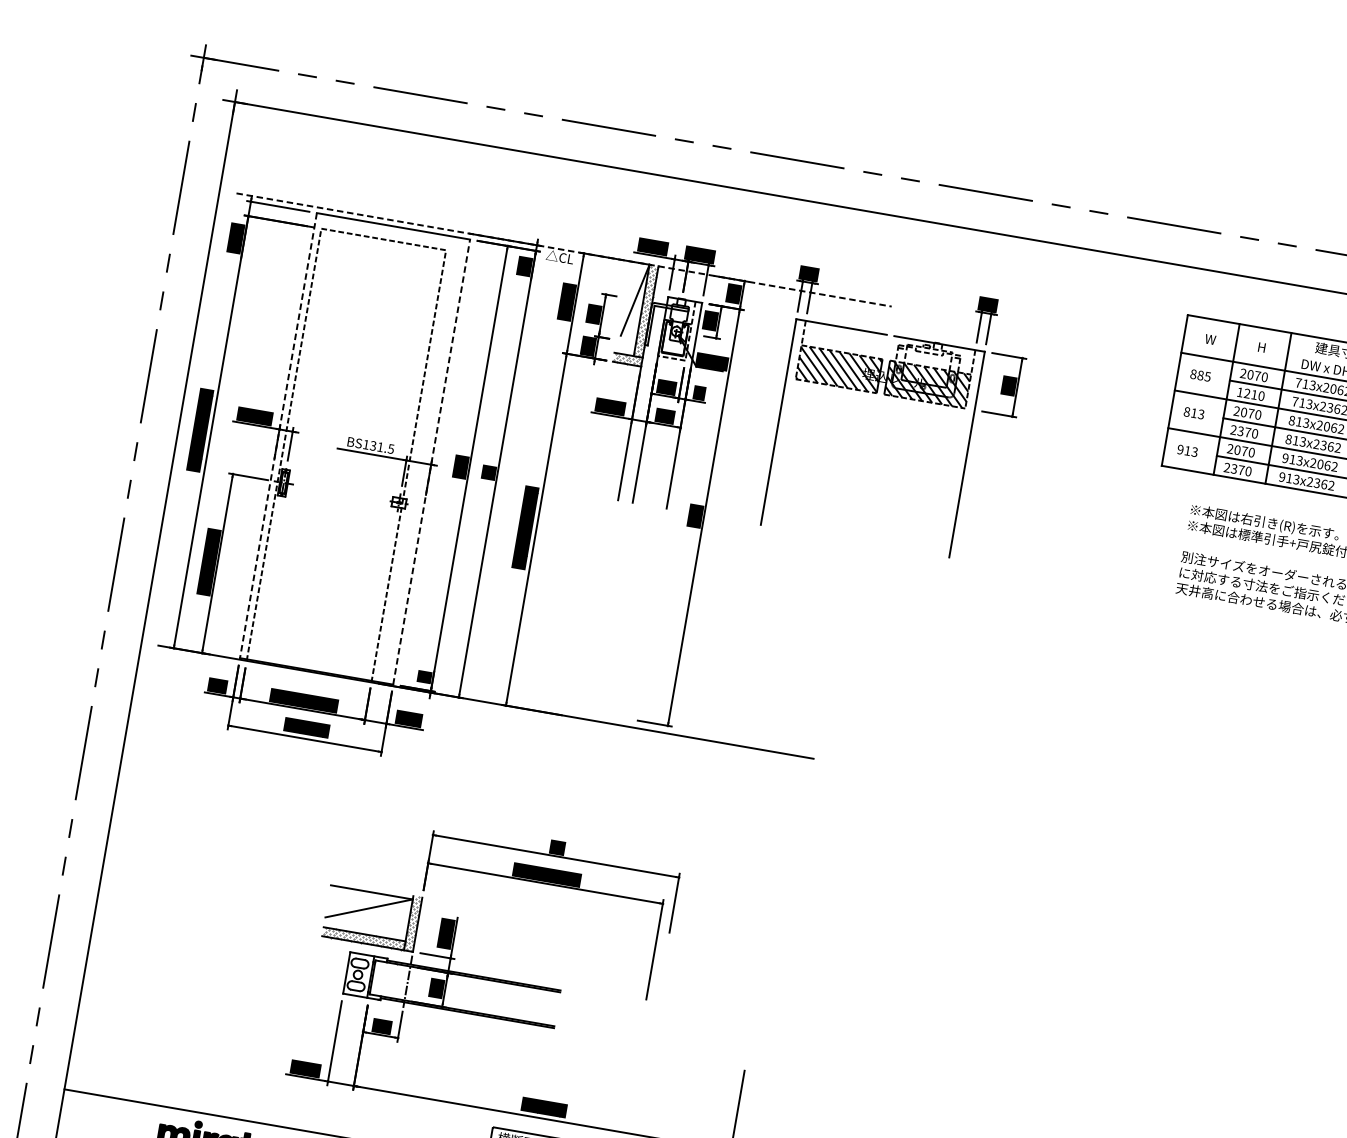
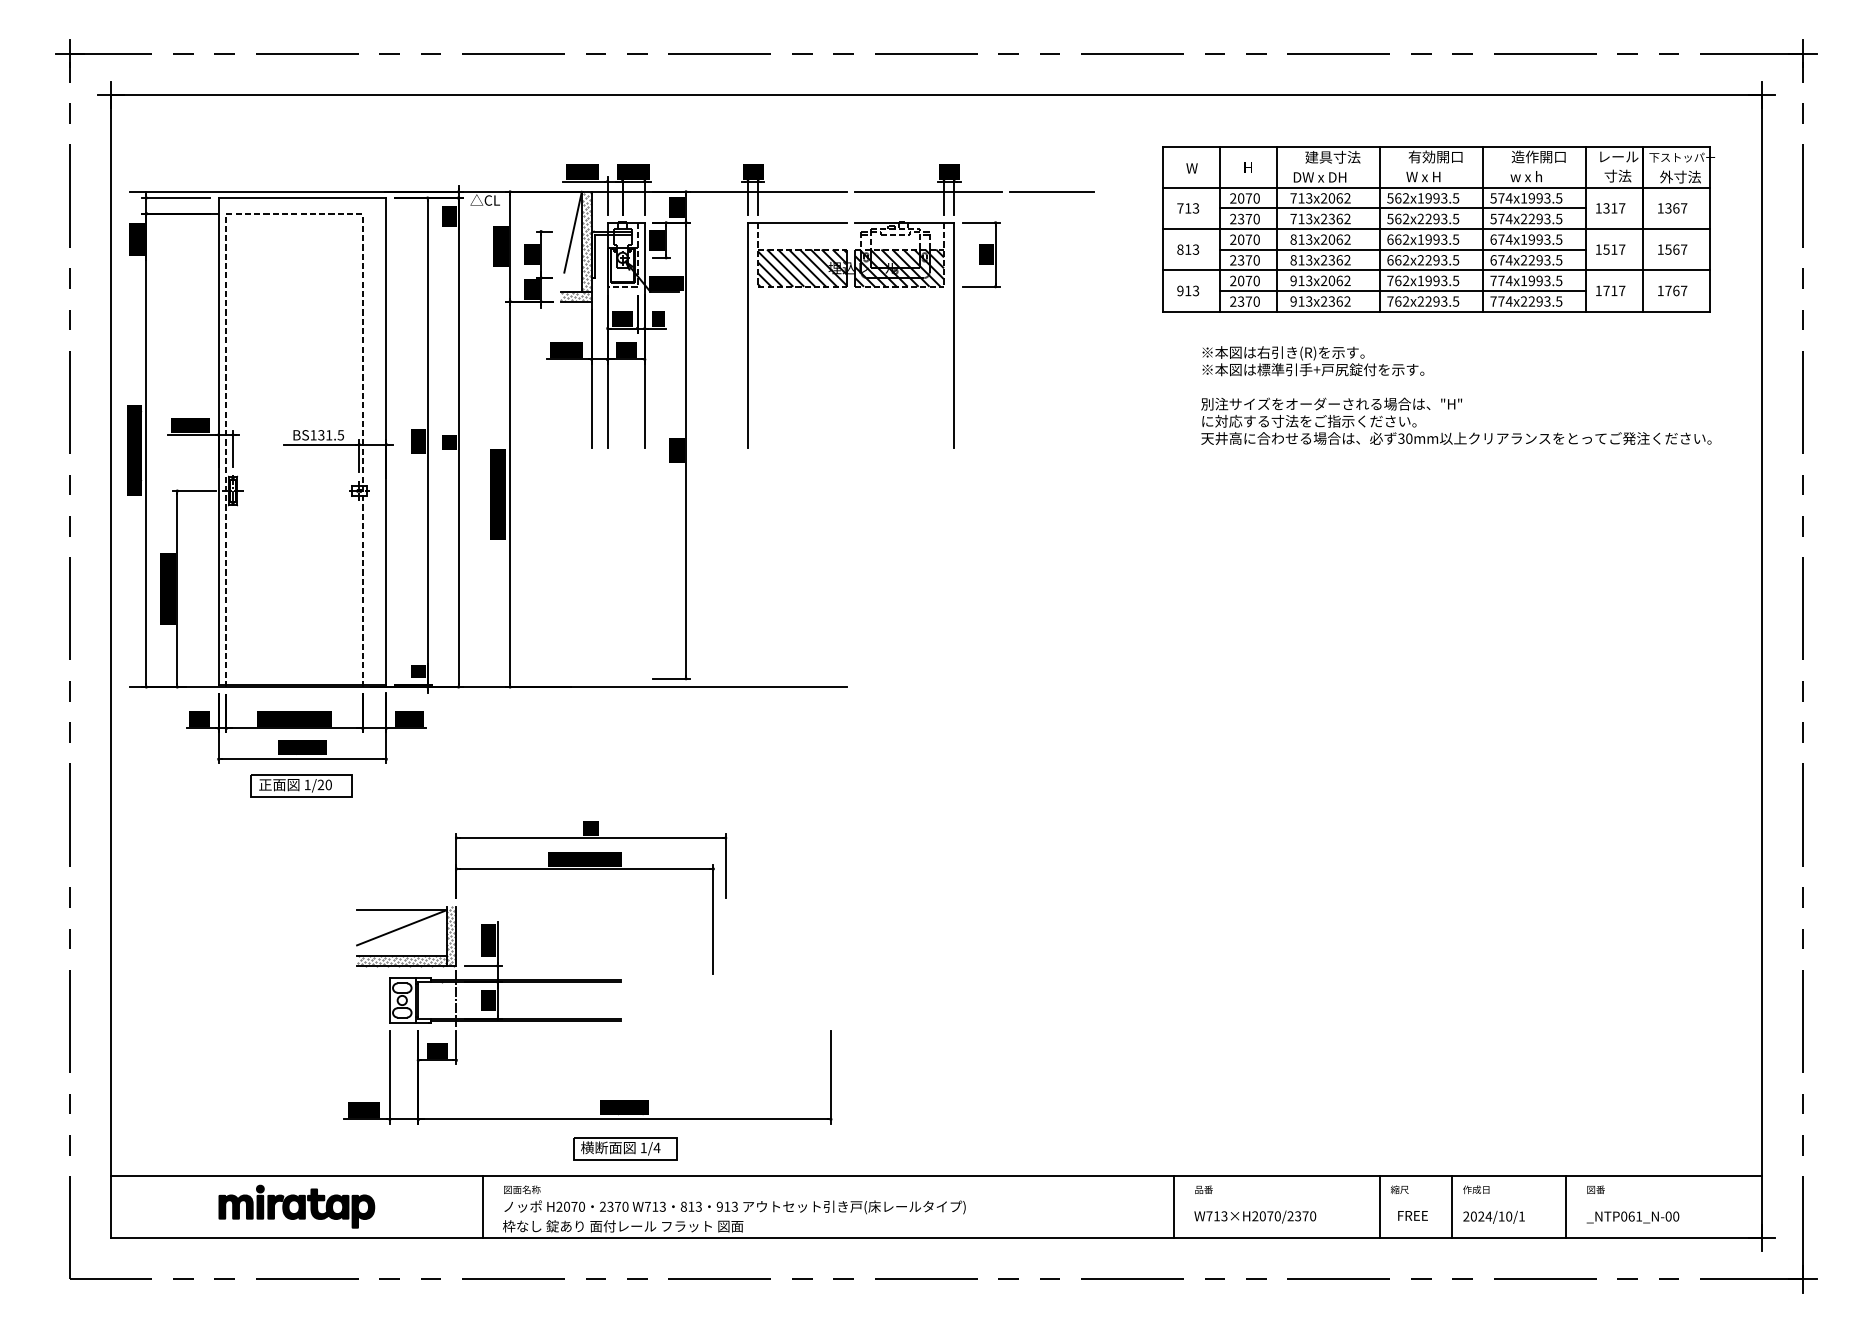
line: (564, 249) -> (488, 191), dashed -> solid
line: (966, 319) -> (928, 191), added
line: (1078, 338) -> (1051, 191), added
text: (1200, 375) -> (1188, 208), 885 -> 713
text: (1247, 393) -> (1241, 218), 1210 -> 2370
line: (278, 435) -> (218, 441), dashed -> solid
line: (431, 461) -> (386, 441), dashed -> solid
part: (299, 762) -> (301, 785), added

